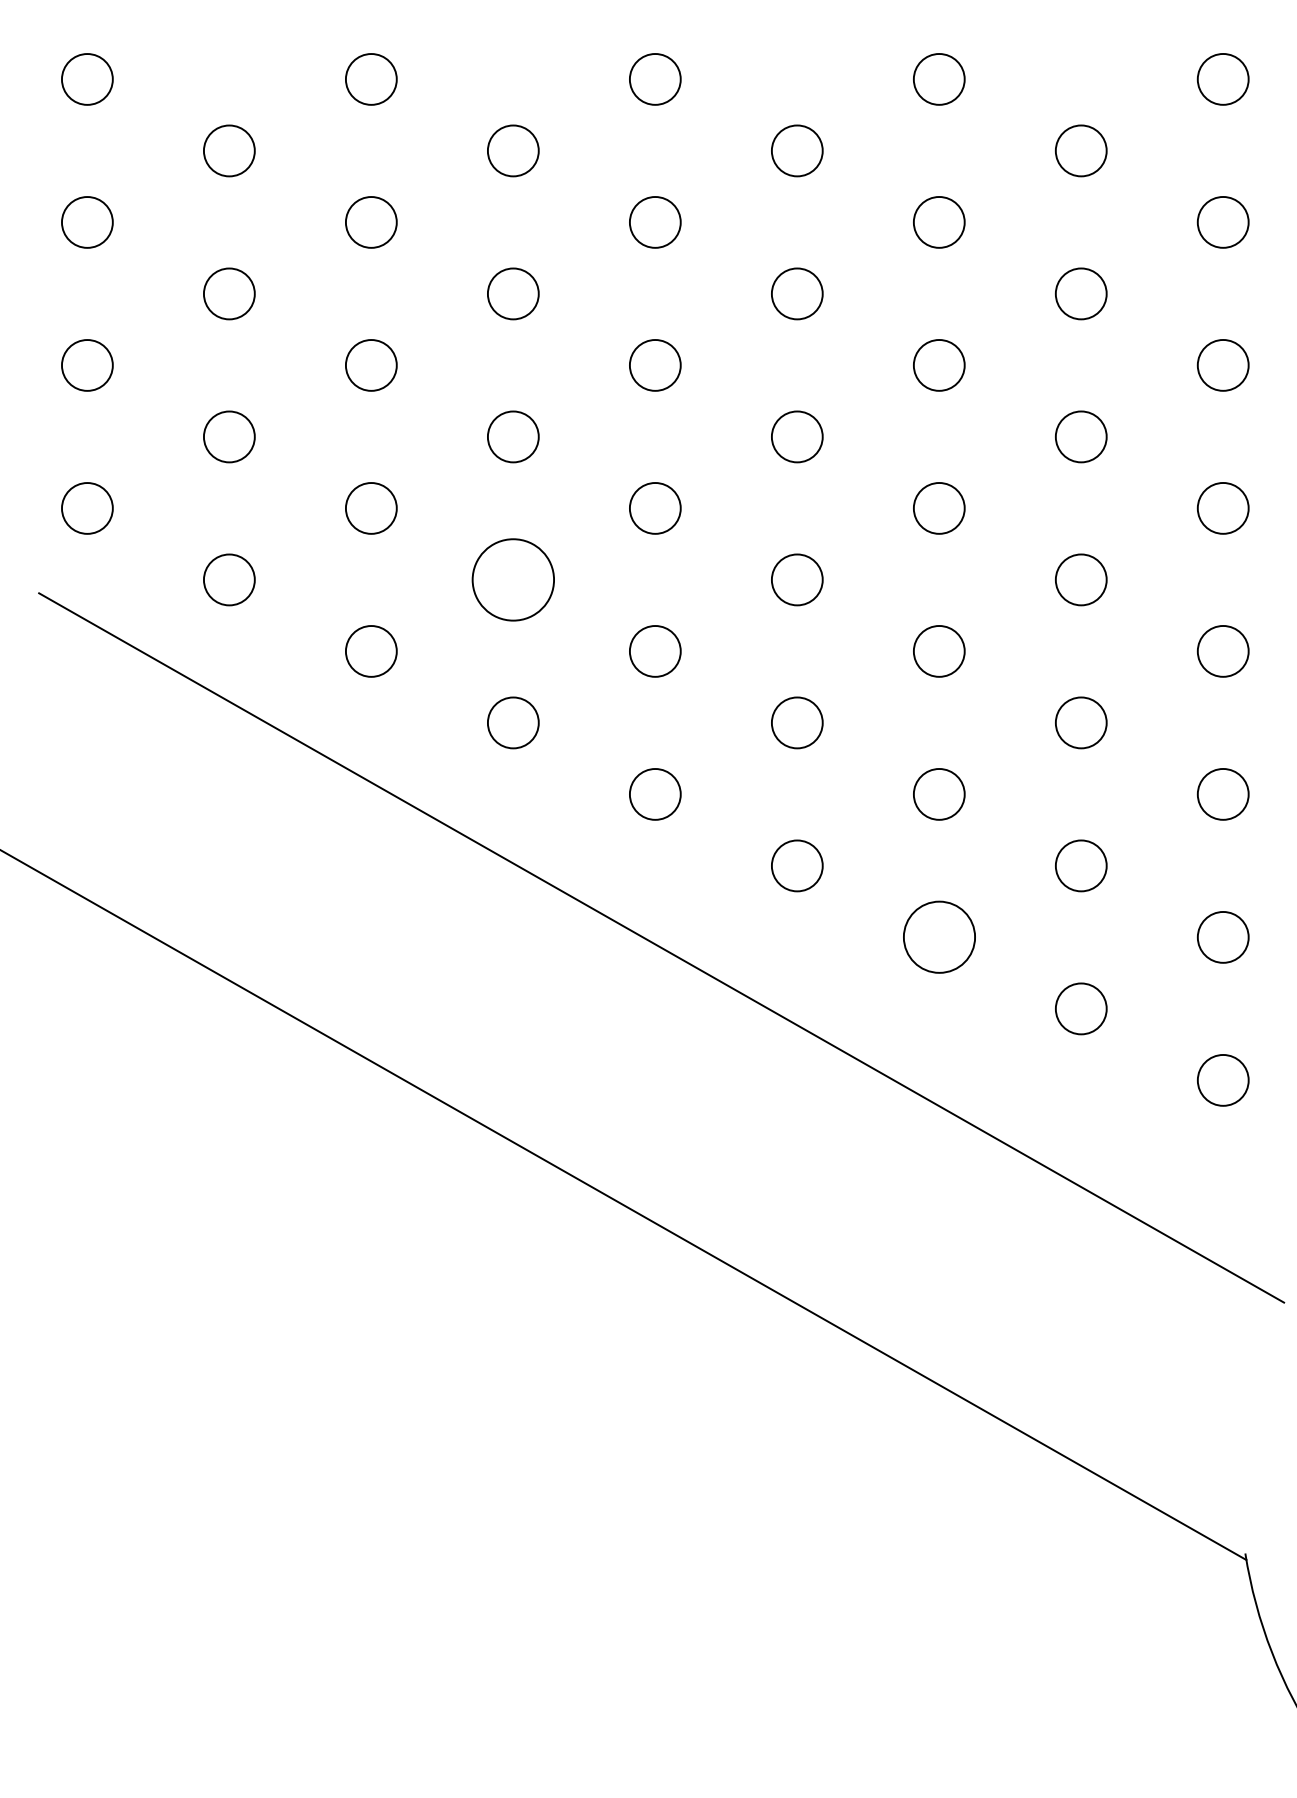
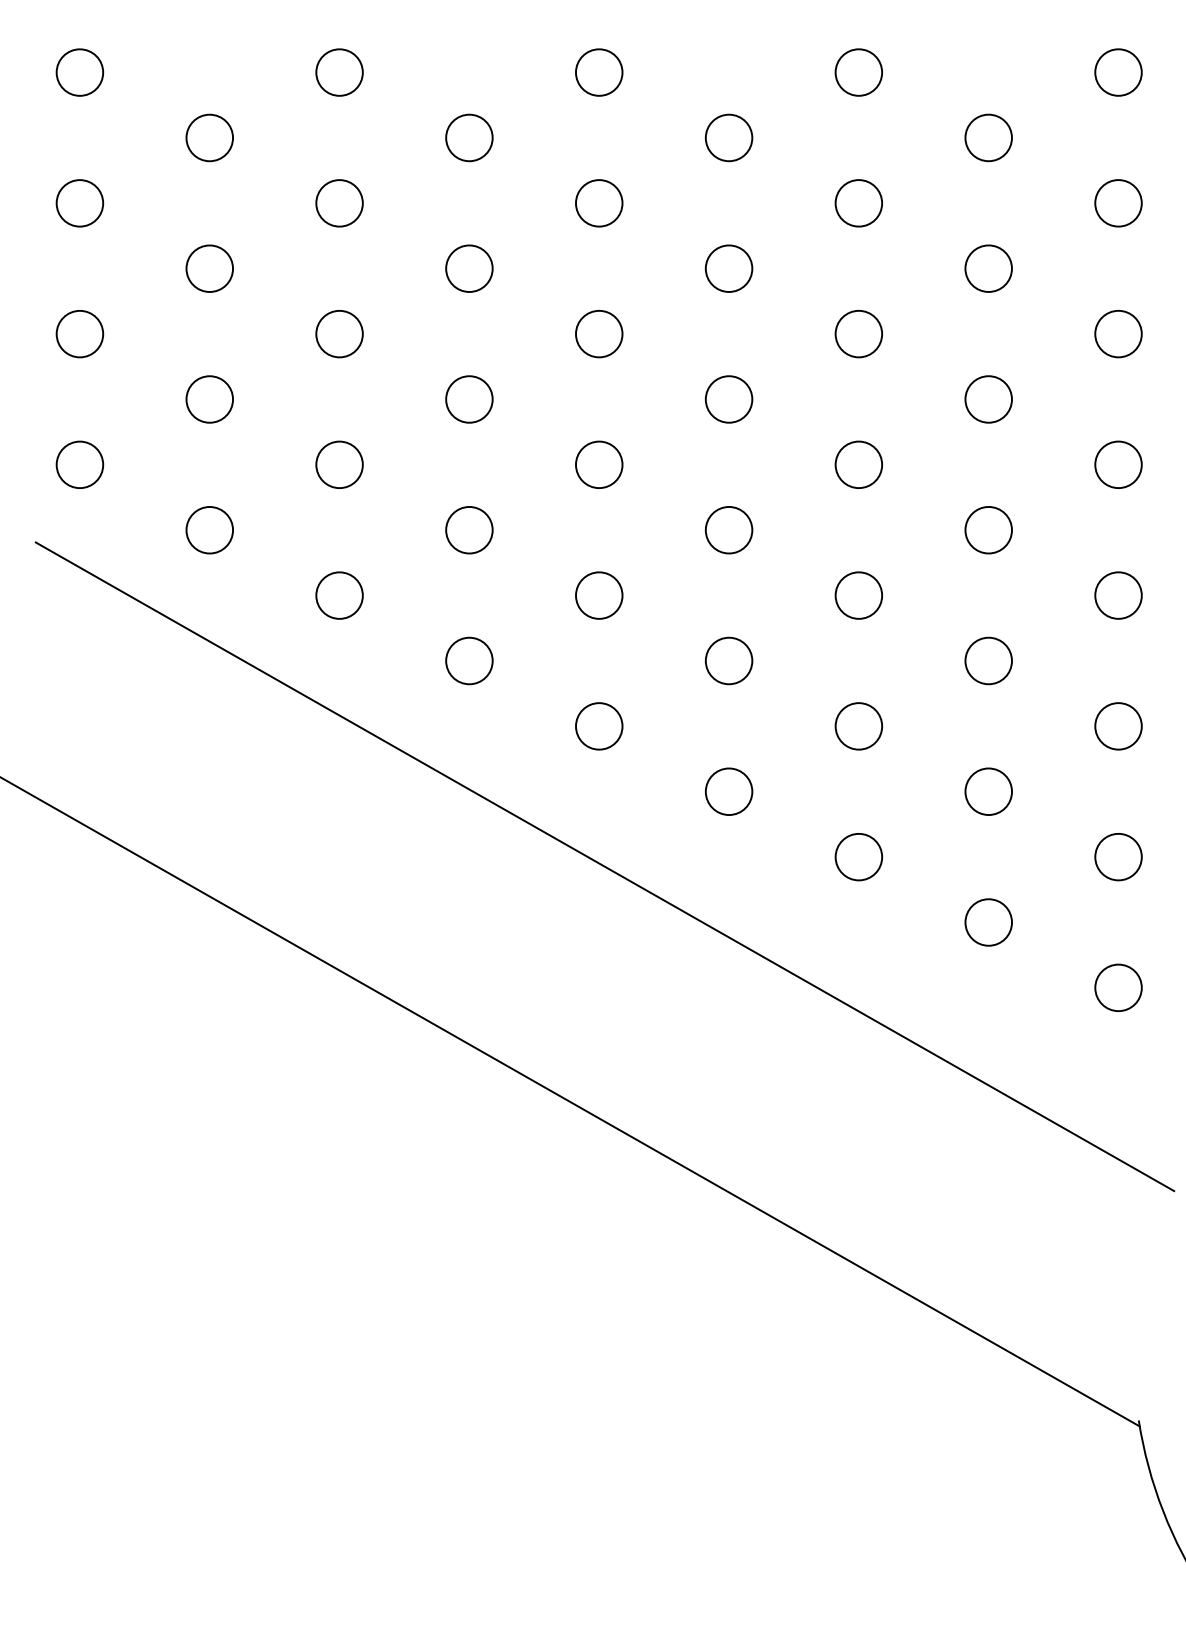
circle: (513, 580) -> (469, 530), size x0.62
circle: (938, 937) -> (858, 857), size x0.71

